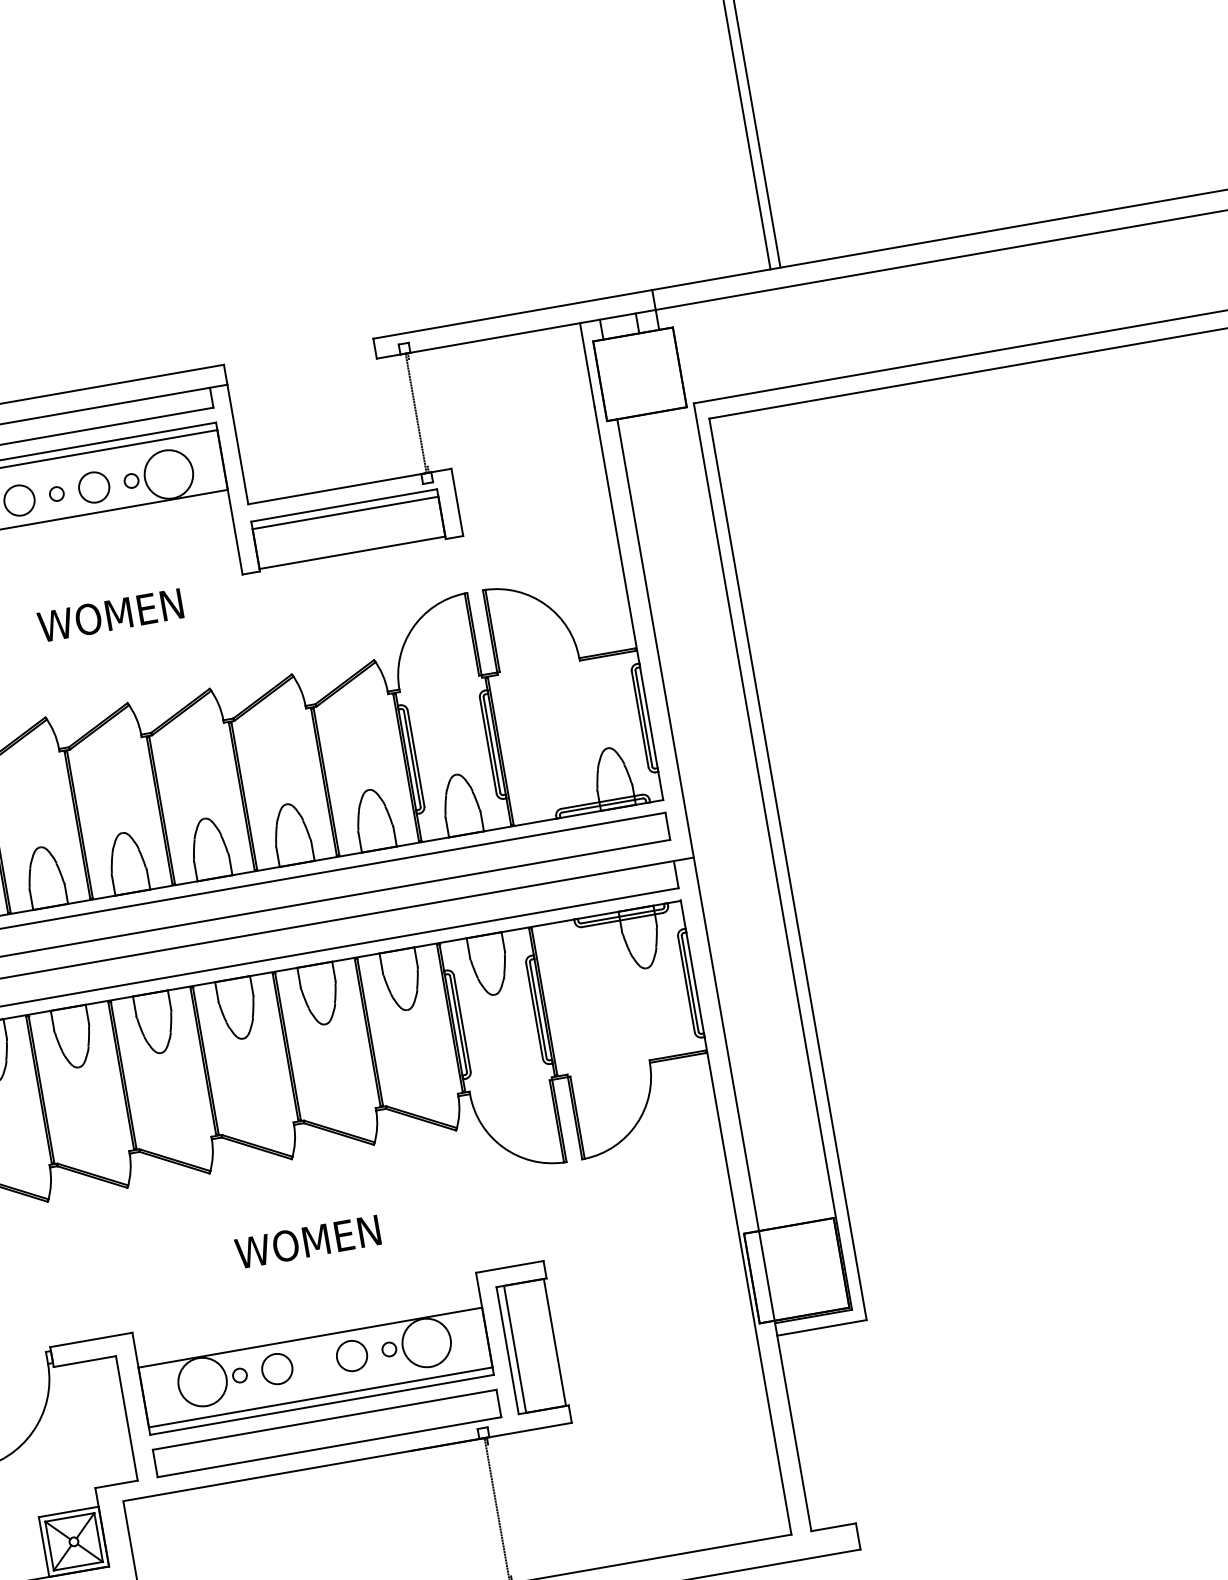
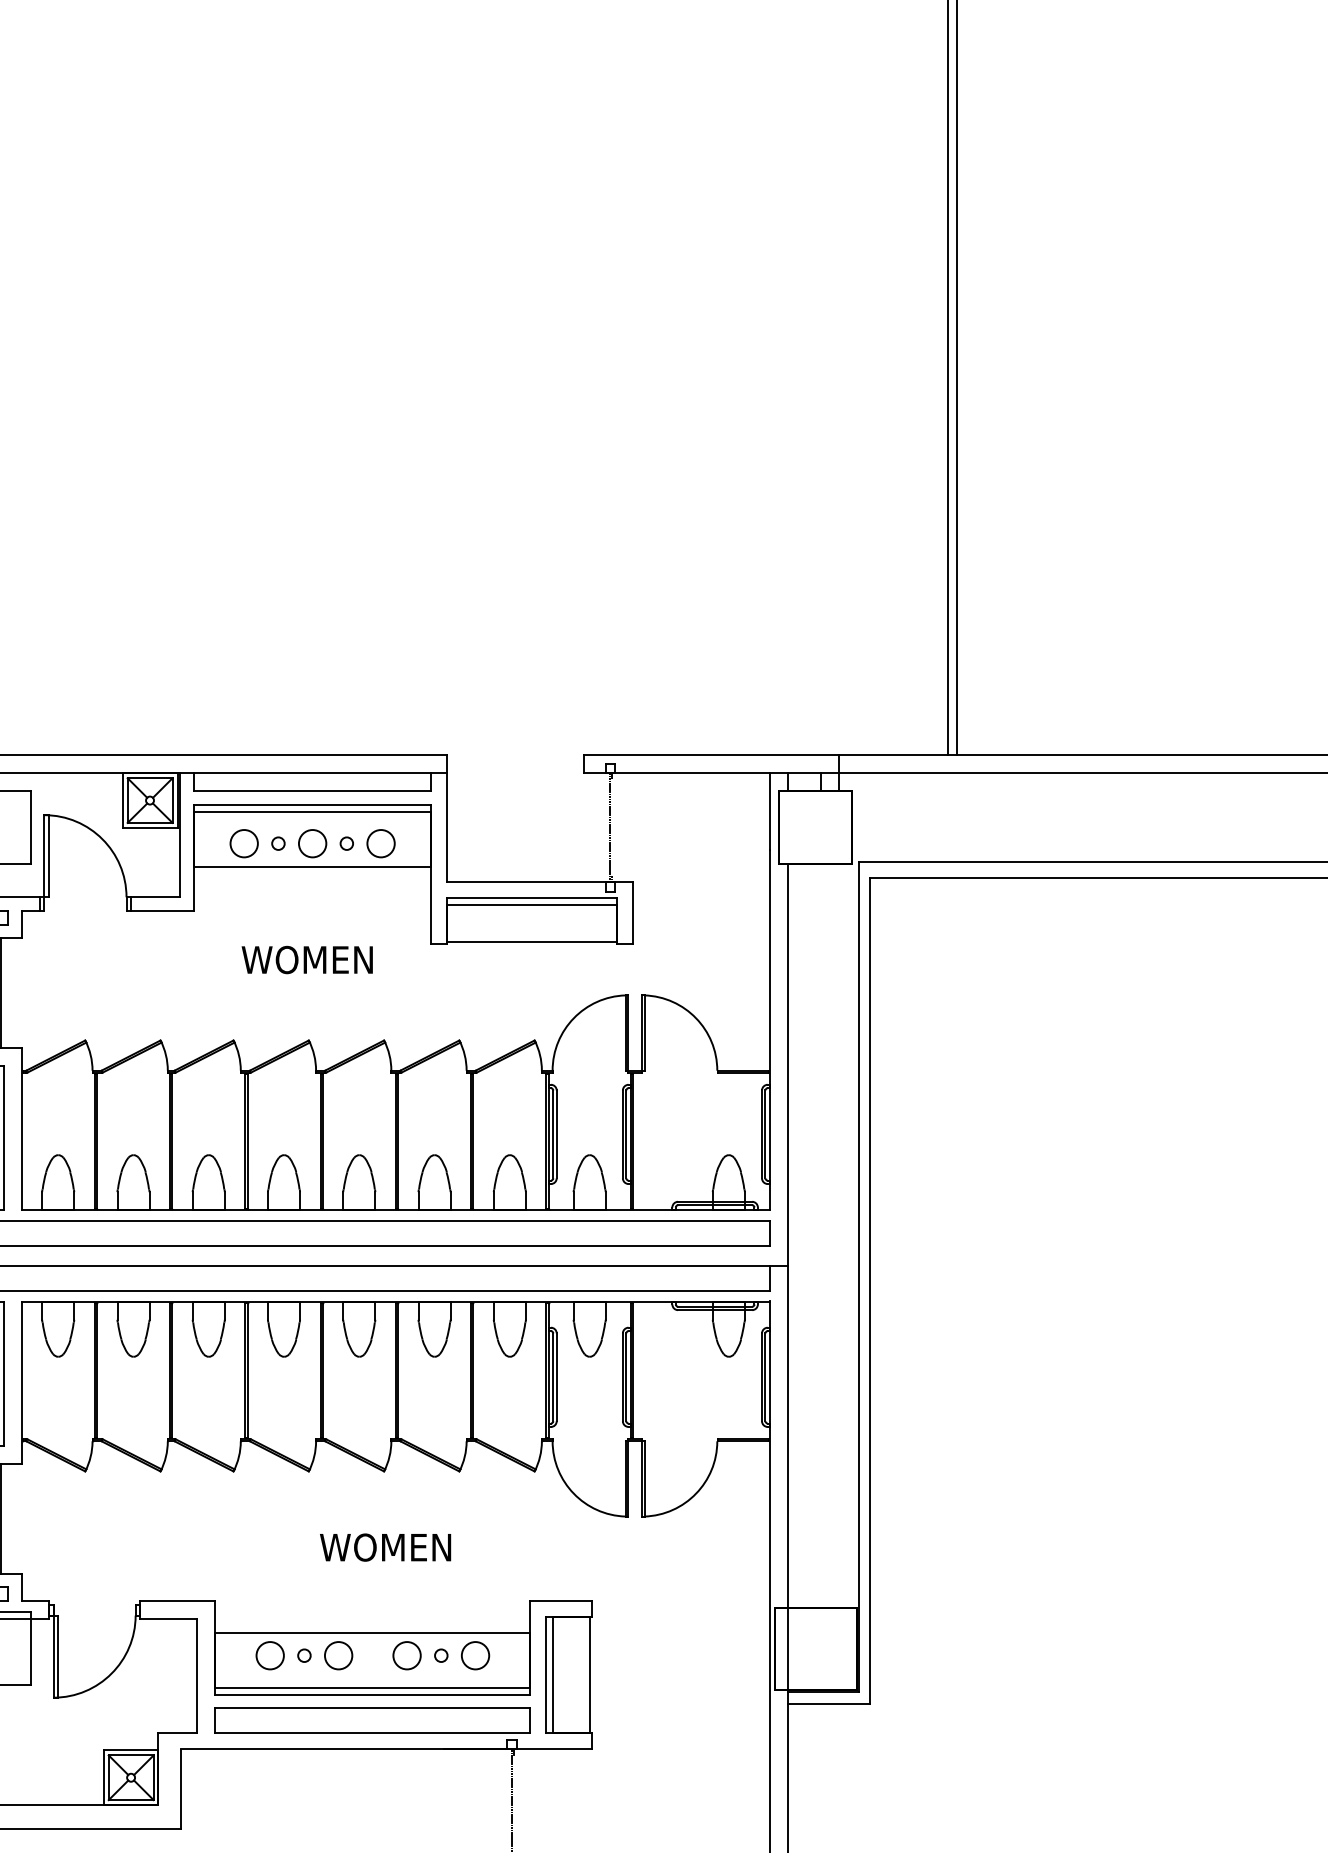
circle: (168, 474) -> (380, 843), size x0.62
circle: (426, 1342) -> (475, 1655), size x0.62
circle: (201, 1381) -> (269, 1655), size x0.62

